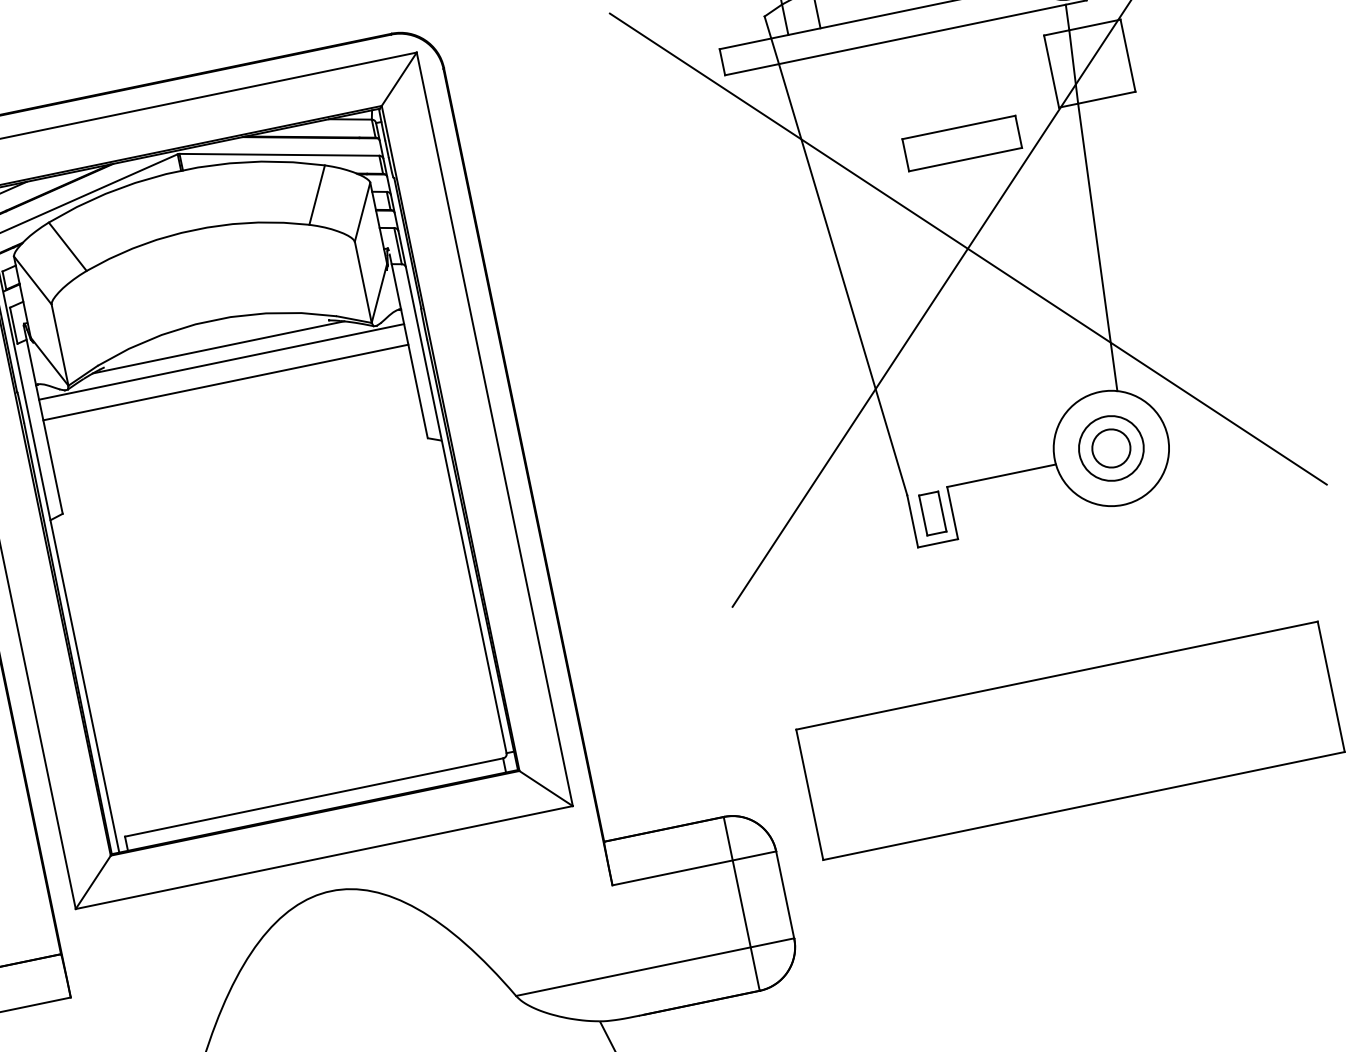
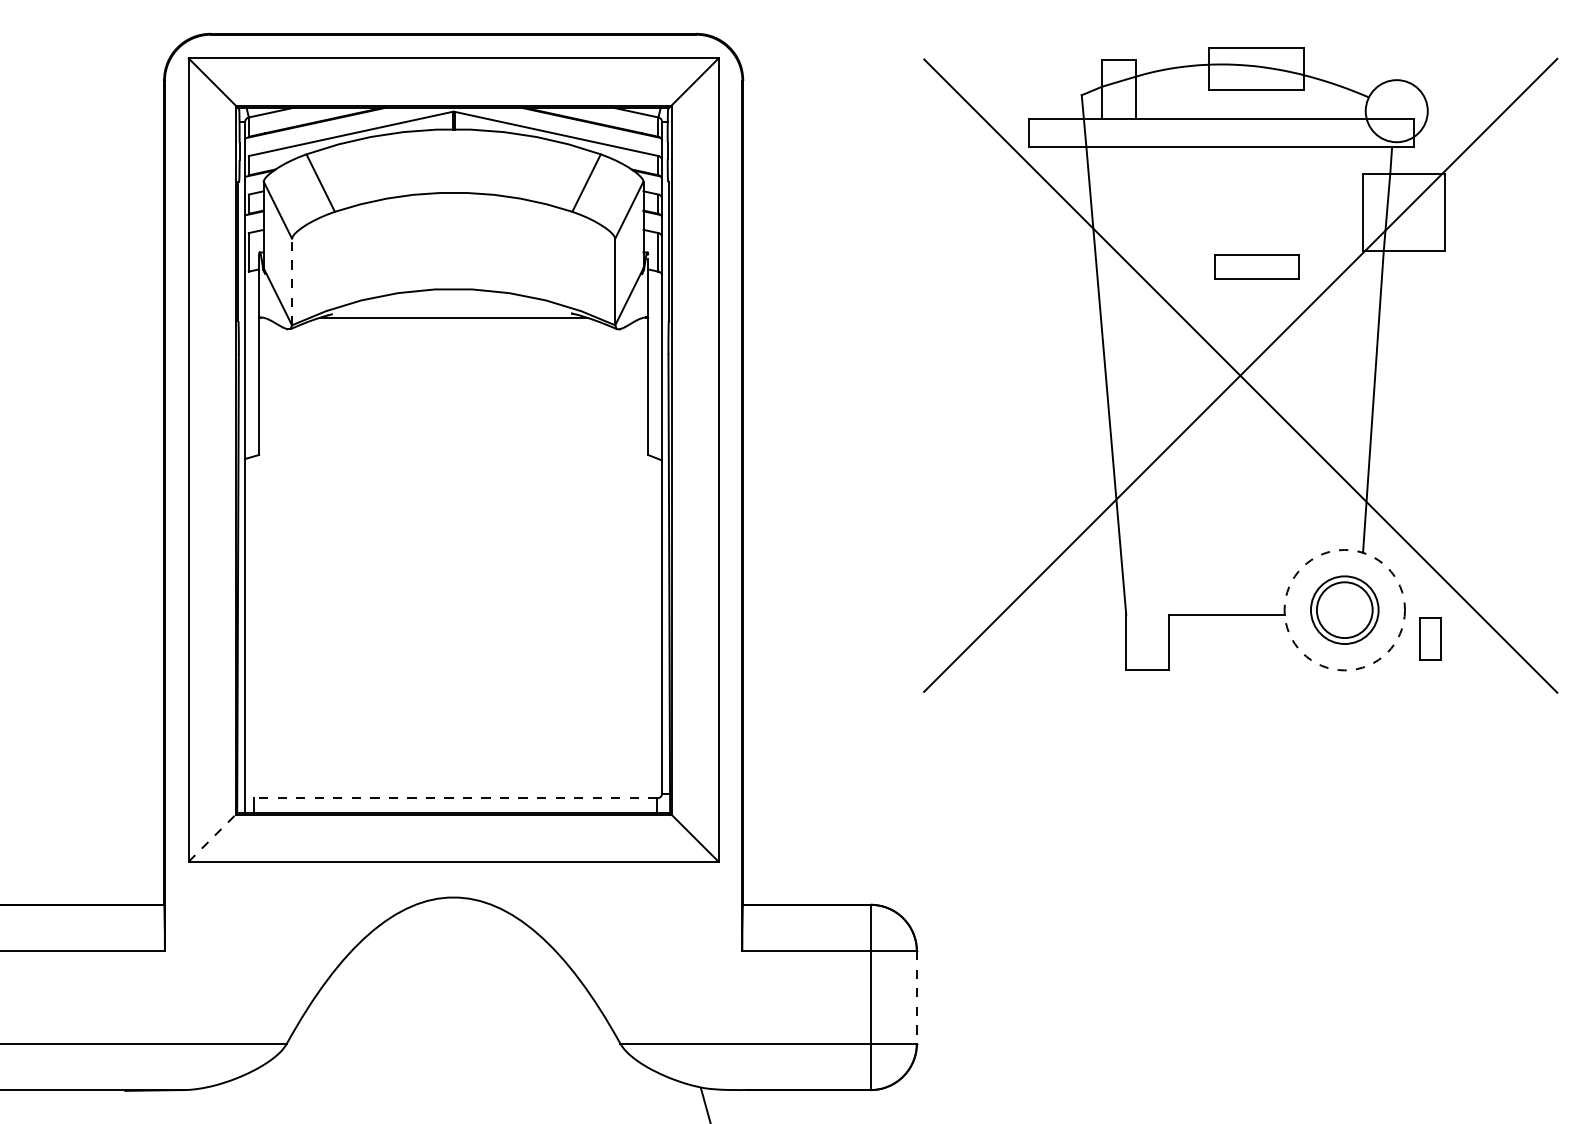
part: (961, 143) -> (1256, 266), size x0.7
line: (60, 344) -> (292, 281), solid -> dashed
line: (221, 362) -> (453, 333), removed
line: (225, 382) -> (453, 355), removed
circle: (1110, 447) -> (1344, 609), solid -> dashed
circle: (1111, 448) -> (1344, 610), size x1.4
part: (932, 513) -> (1430, 638), moved
part: (1069, 741) -> (1240, 900), removed
line: (313, 797) -> (455, 798), solid -> dashed
line: (94, 881) -> (213, 837), solid -> dashed
line: (784, 895) -> (916, 997), solid -> dashed

